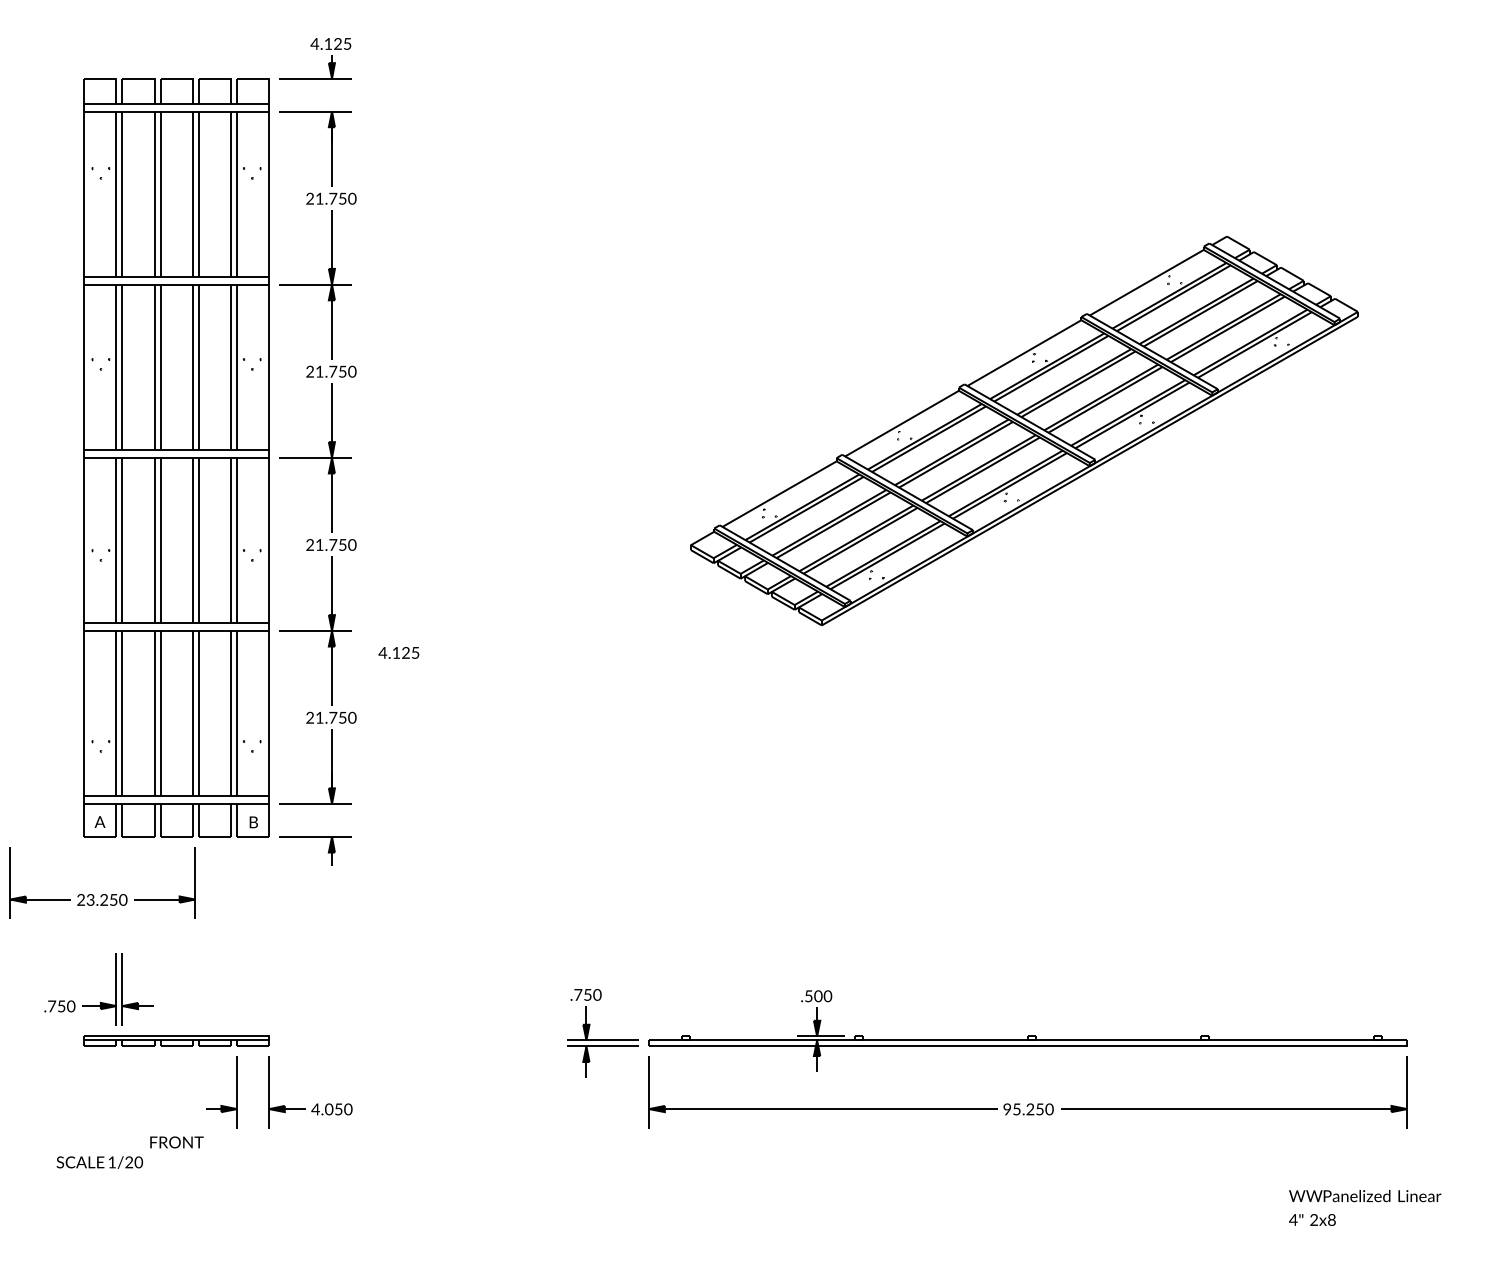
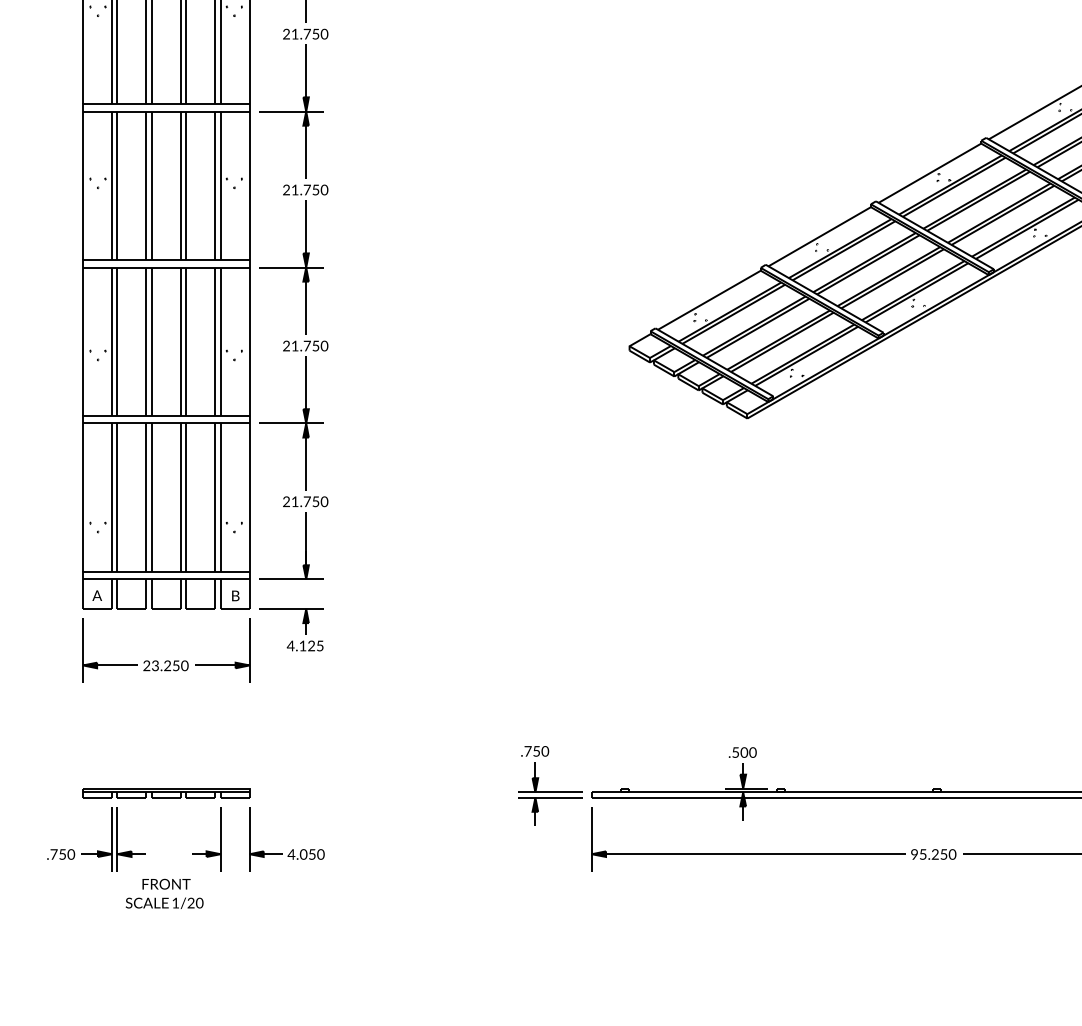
text: (398, 652) -> (304, 645), moved
part: (102, 894) -> (166, 660), moved
part: (100, 1001) -> (97, 850), moved
text: (99, 1162) -> (164, 903), moved

